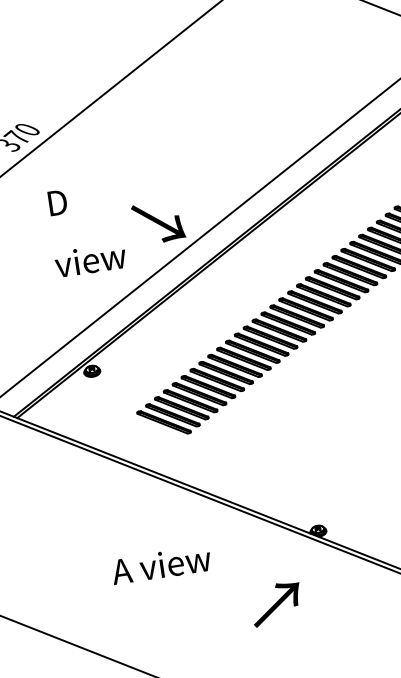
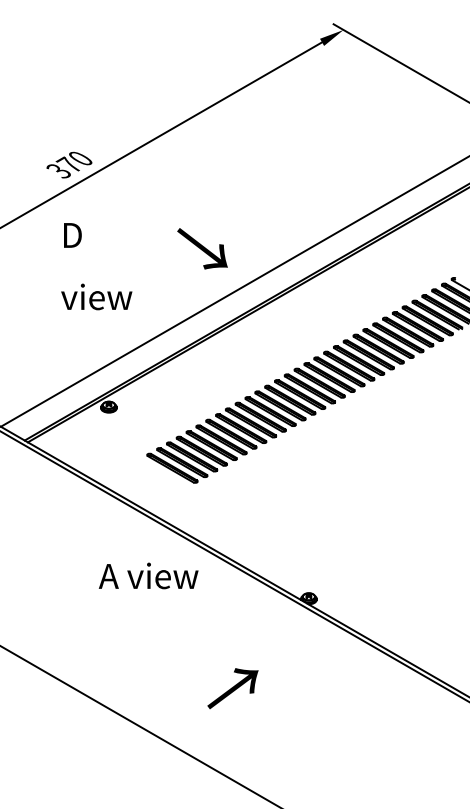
text: (158, 222) -> (202, 248), moved
text: (85, 230) -> (96, 266), moved
text: (161, 564) -> (148, 575), moved
text: (276, 604) -> (232, 688), moved

